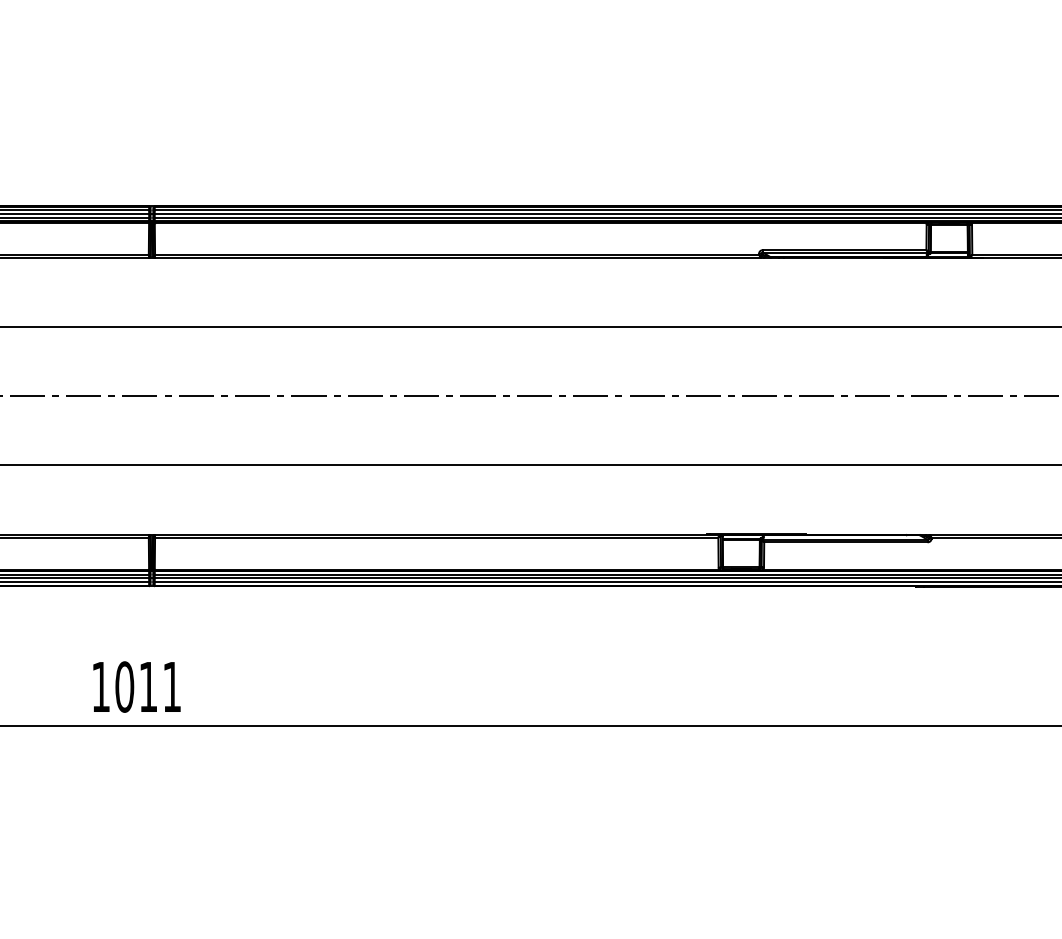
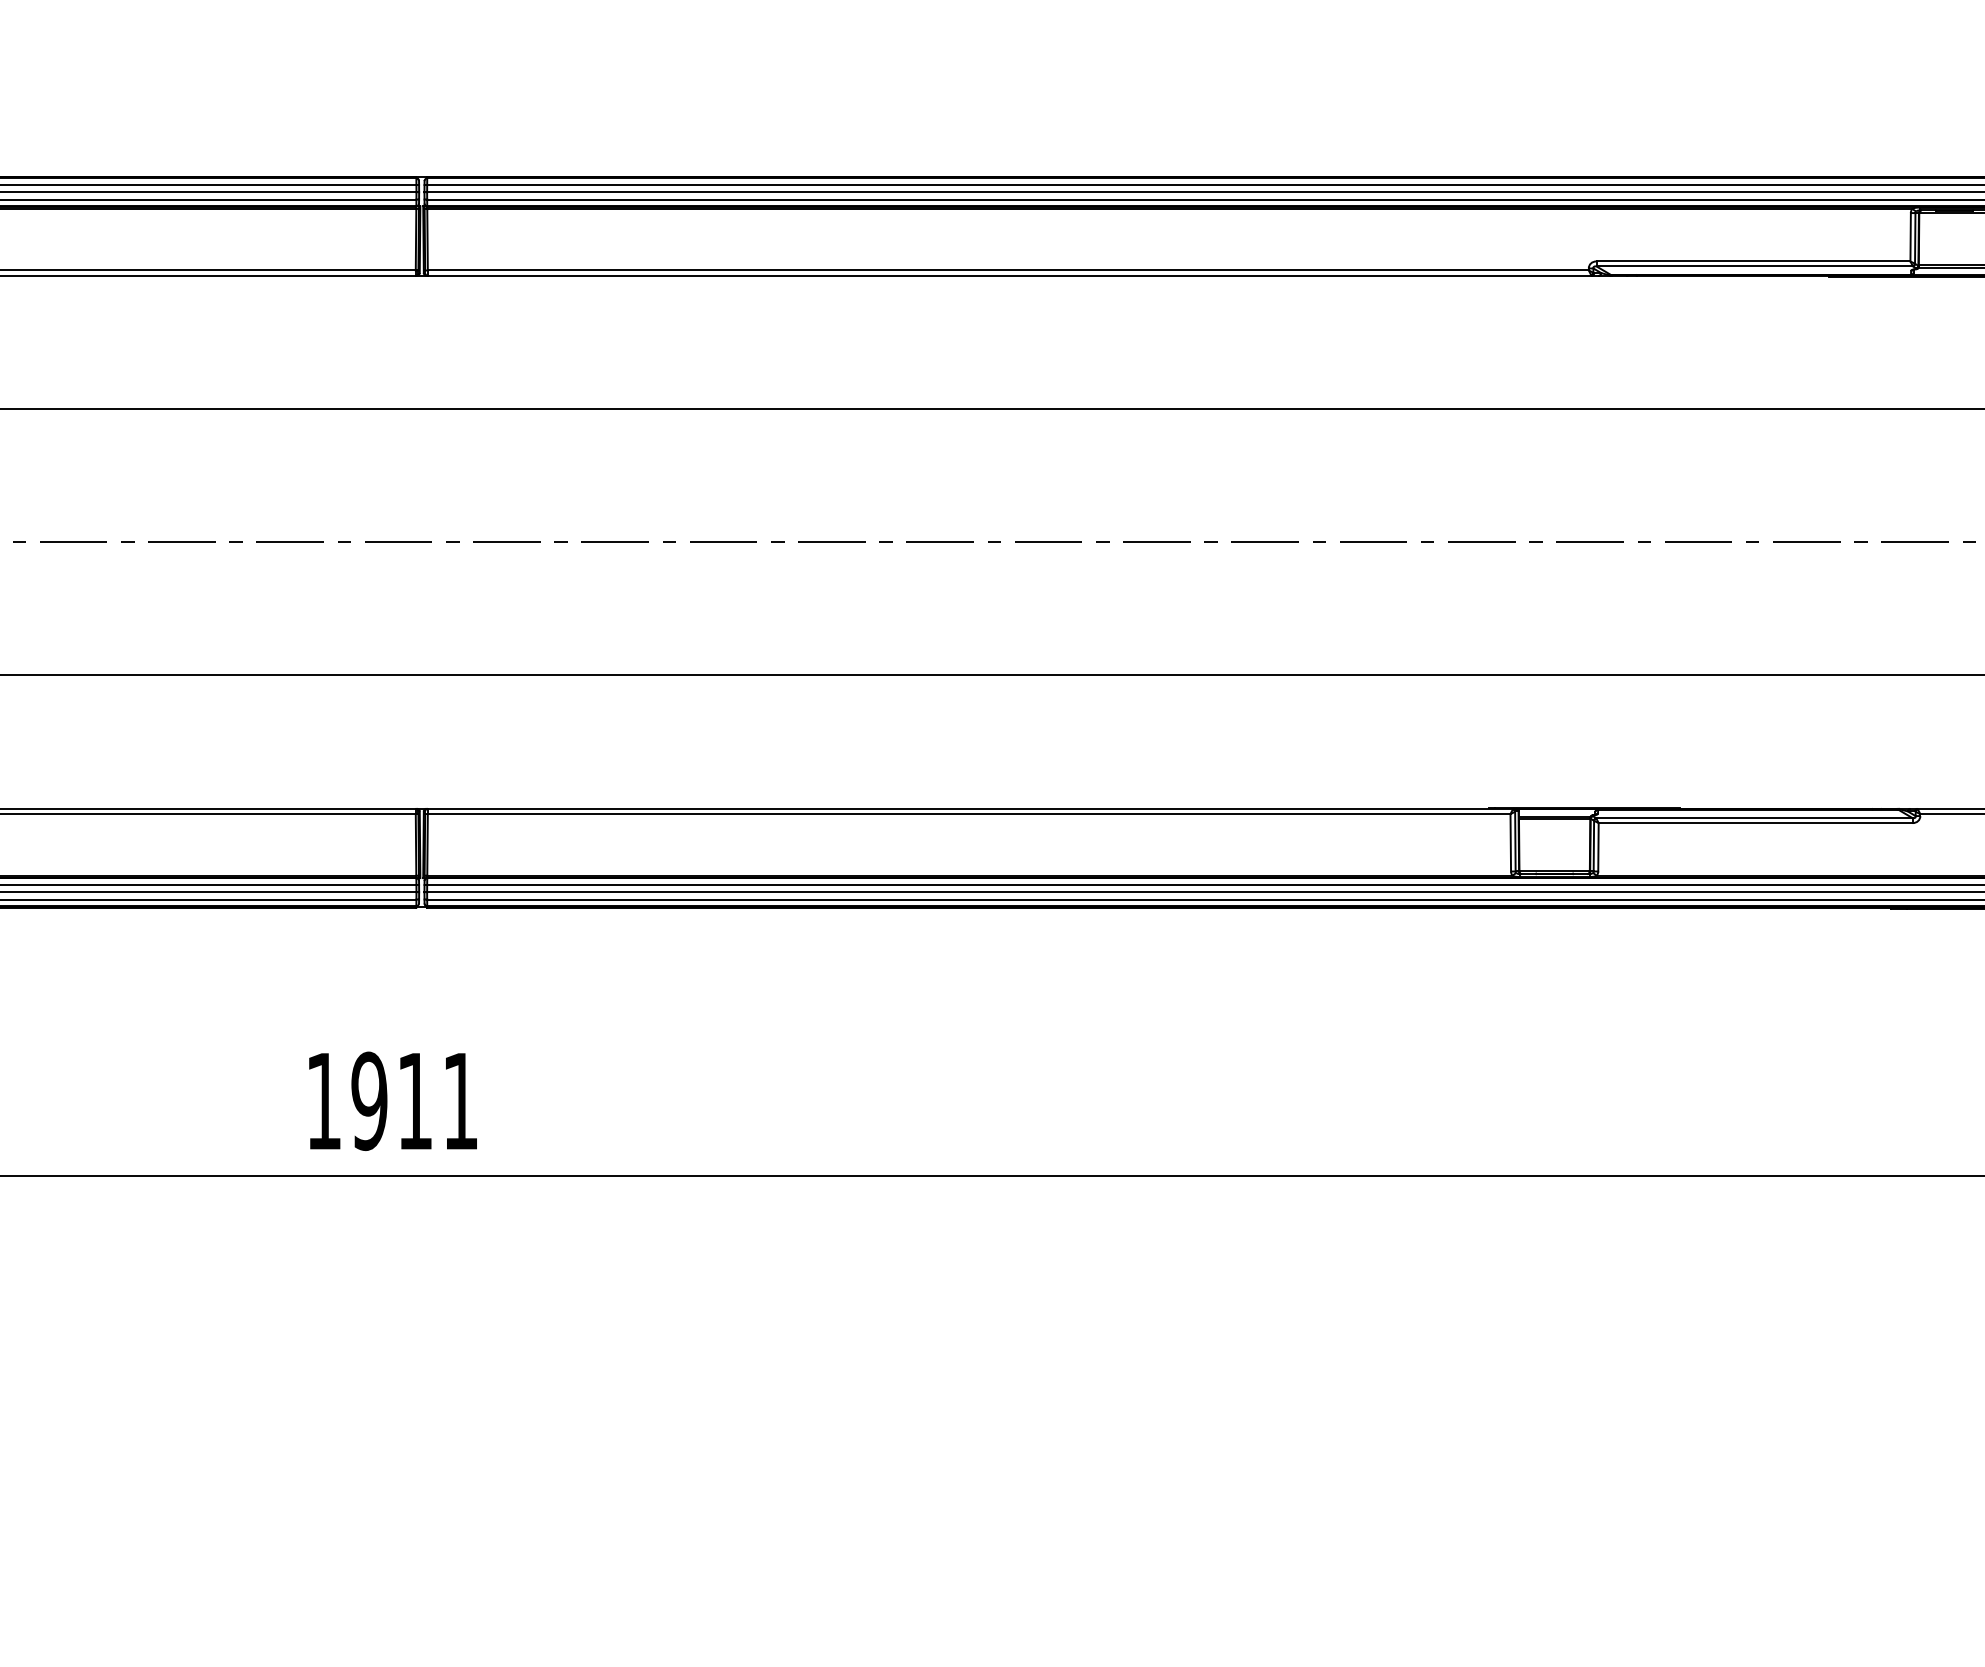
text: (124, 686) -> (369, 1100), 1011 -> 1911

